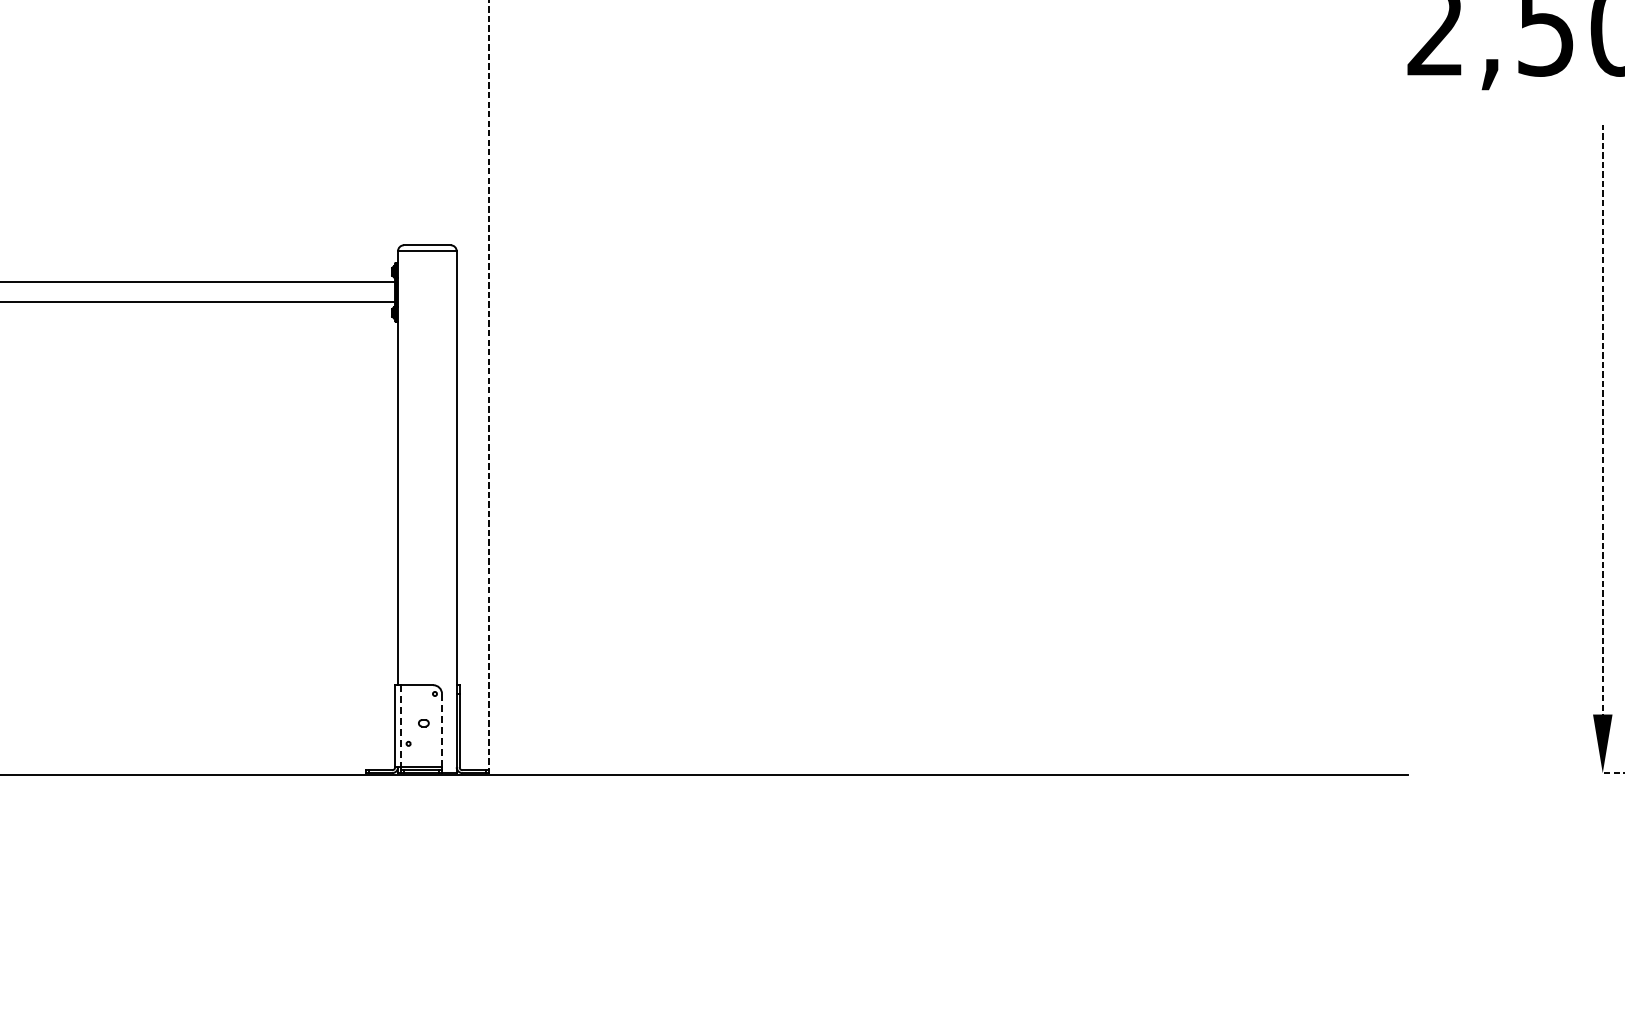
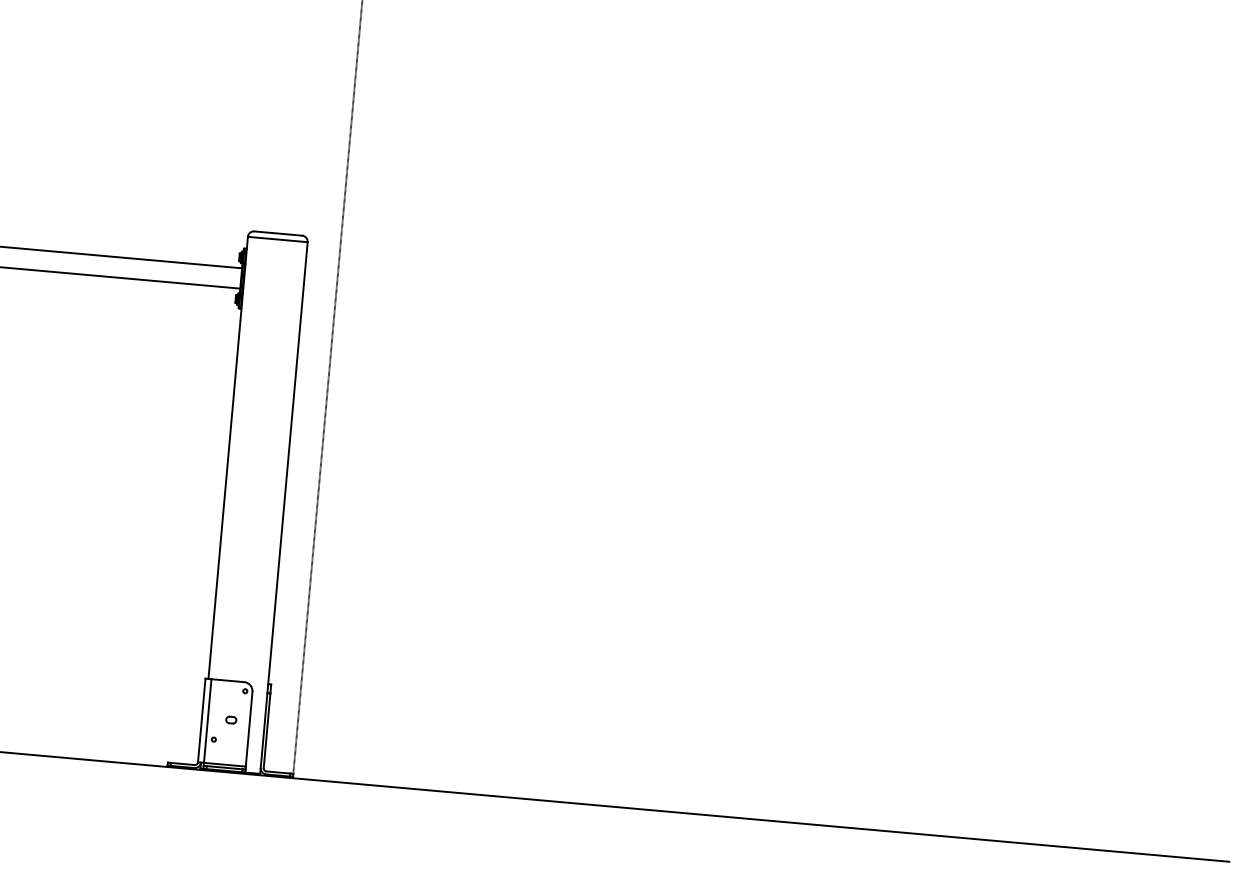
line: (400, 726) -> (207, 721), dashed -> solid
line: (442, 730) -> (249, 729), dashed -> solid

